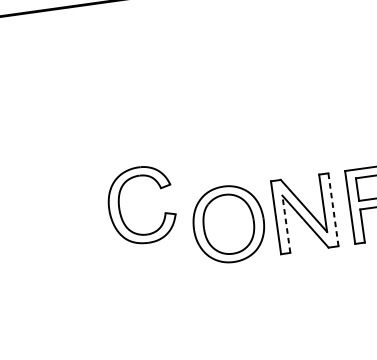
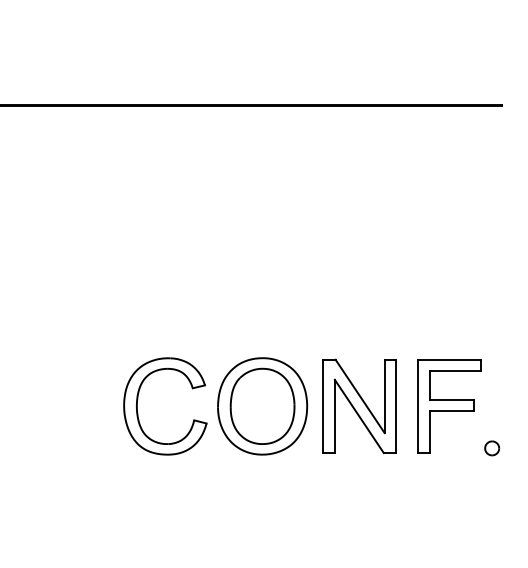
part: (119, 202) -> (138, 399), moved
line: (333, 209) -> (396, 406), dashed -> solid
line: (286, 224) -> (334, 416), dashed -> solid

